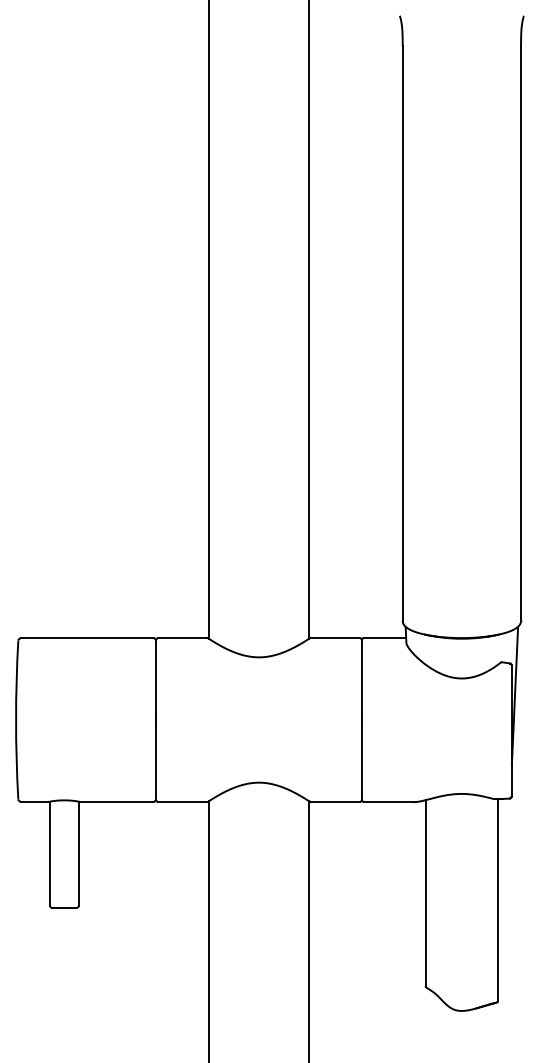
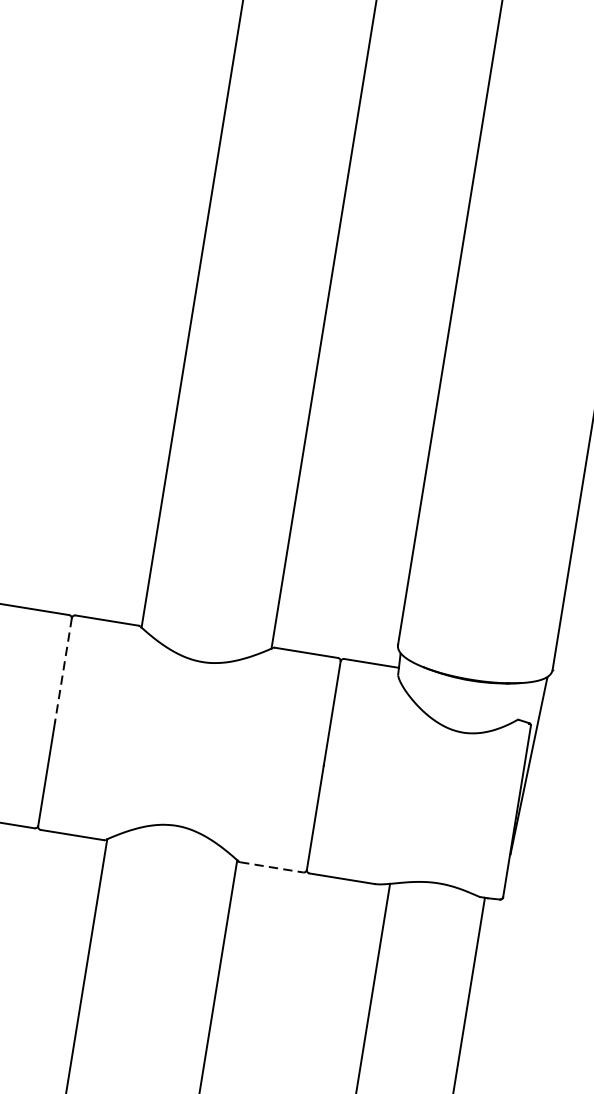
line: (156, 680) -> (63, 670), solid -> dashed
line: (335, 802) -> (271, 867), solid -> dashed

